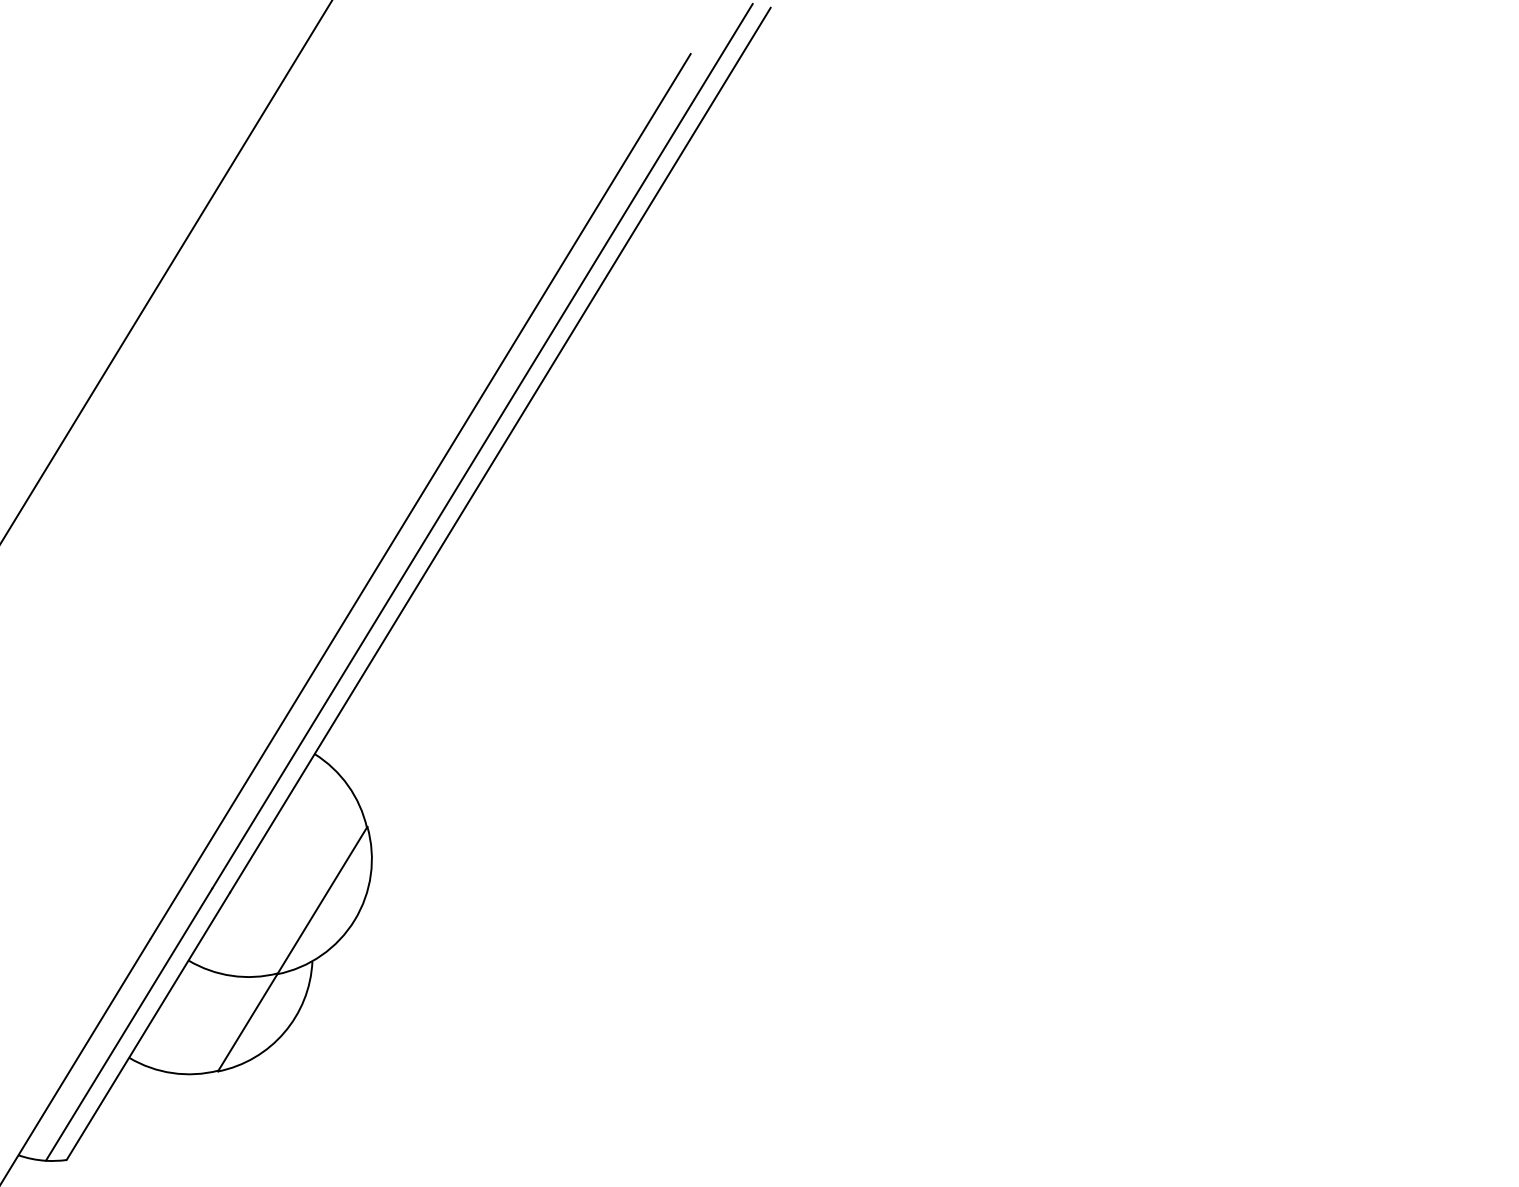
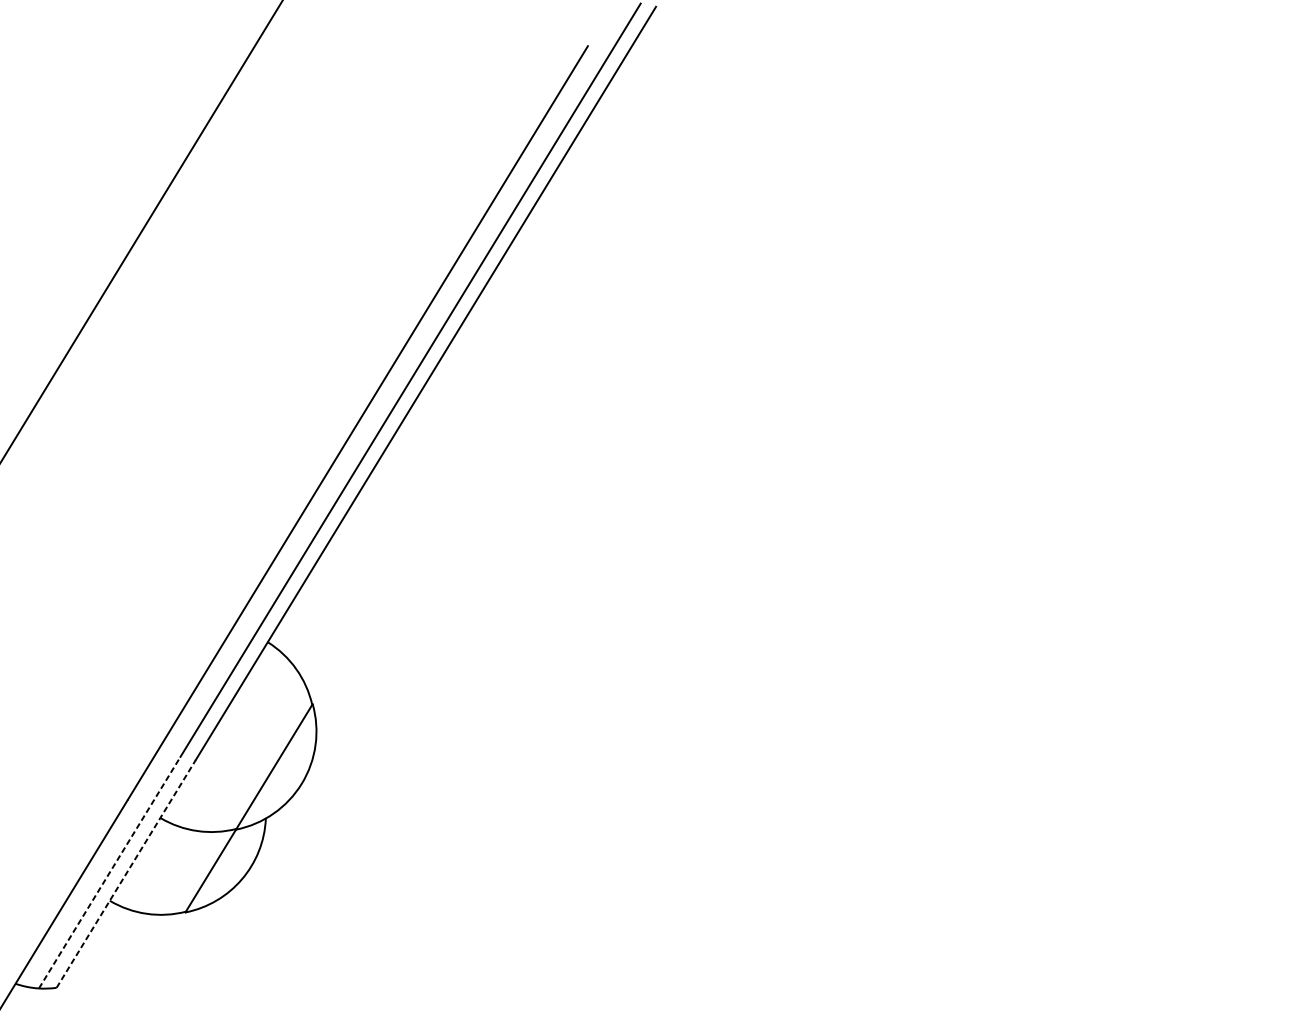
line: (129, 1024) -> (110, 872), solid -> dashed
line: (148, 1026) -> (126, 874), solid -> dashed

